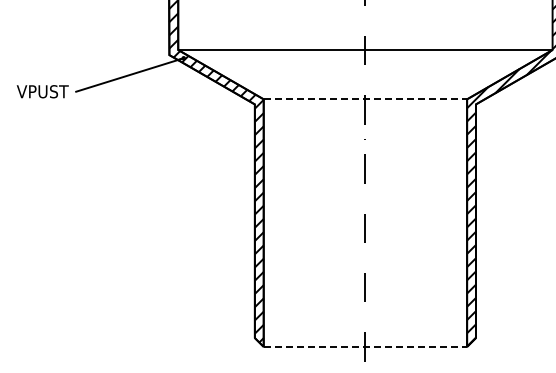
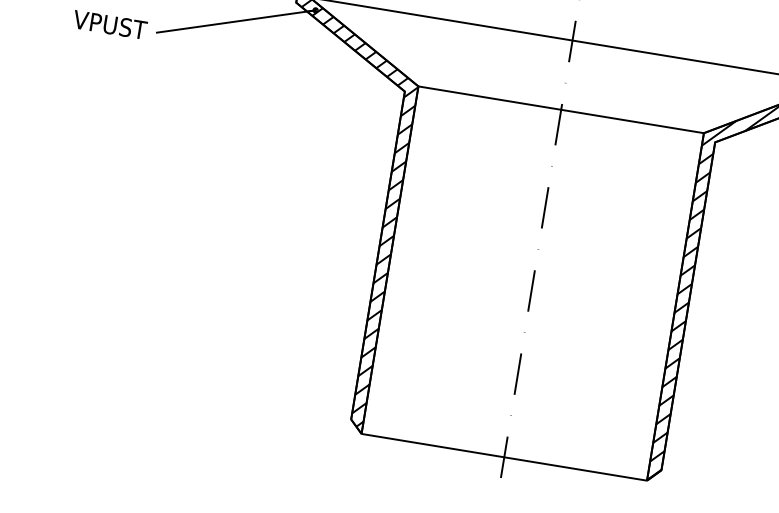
line: (365, 99) -> (561, 110), dashed -> solid
line: (365, 346) -> (504, 456), dashed -> solid

